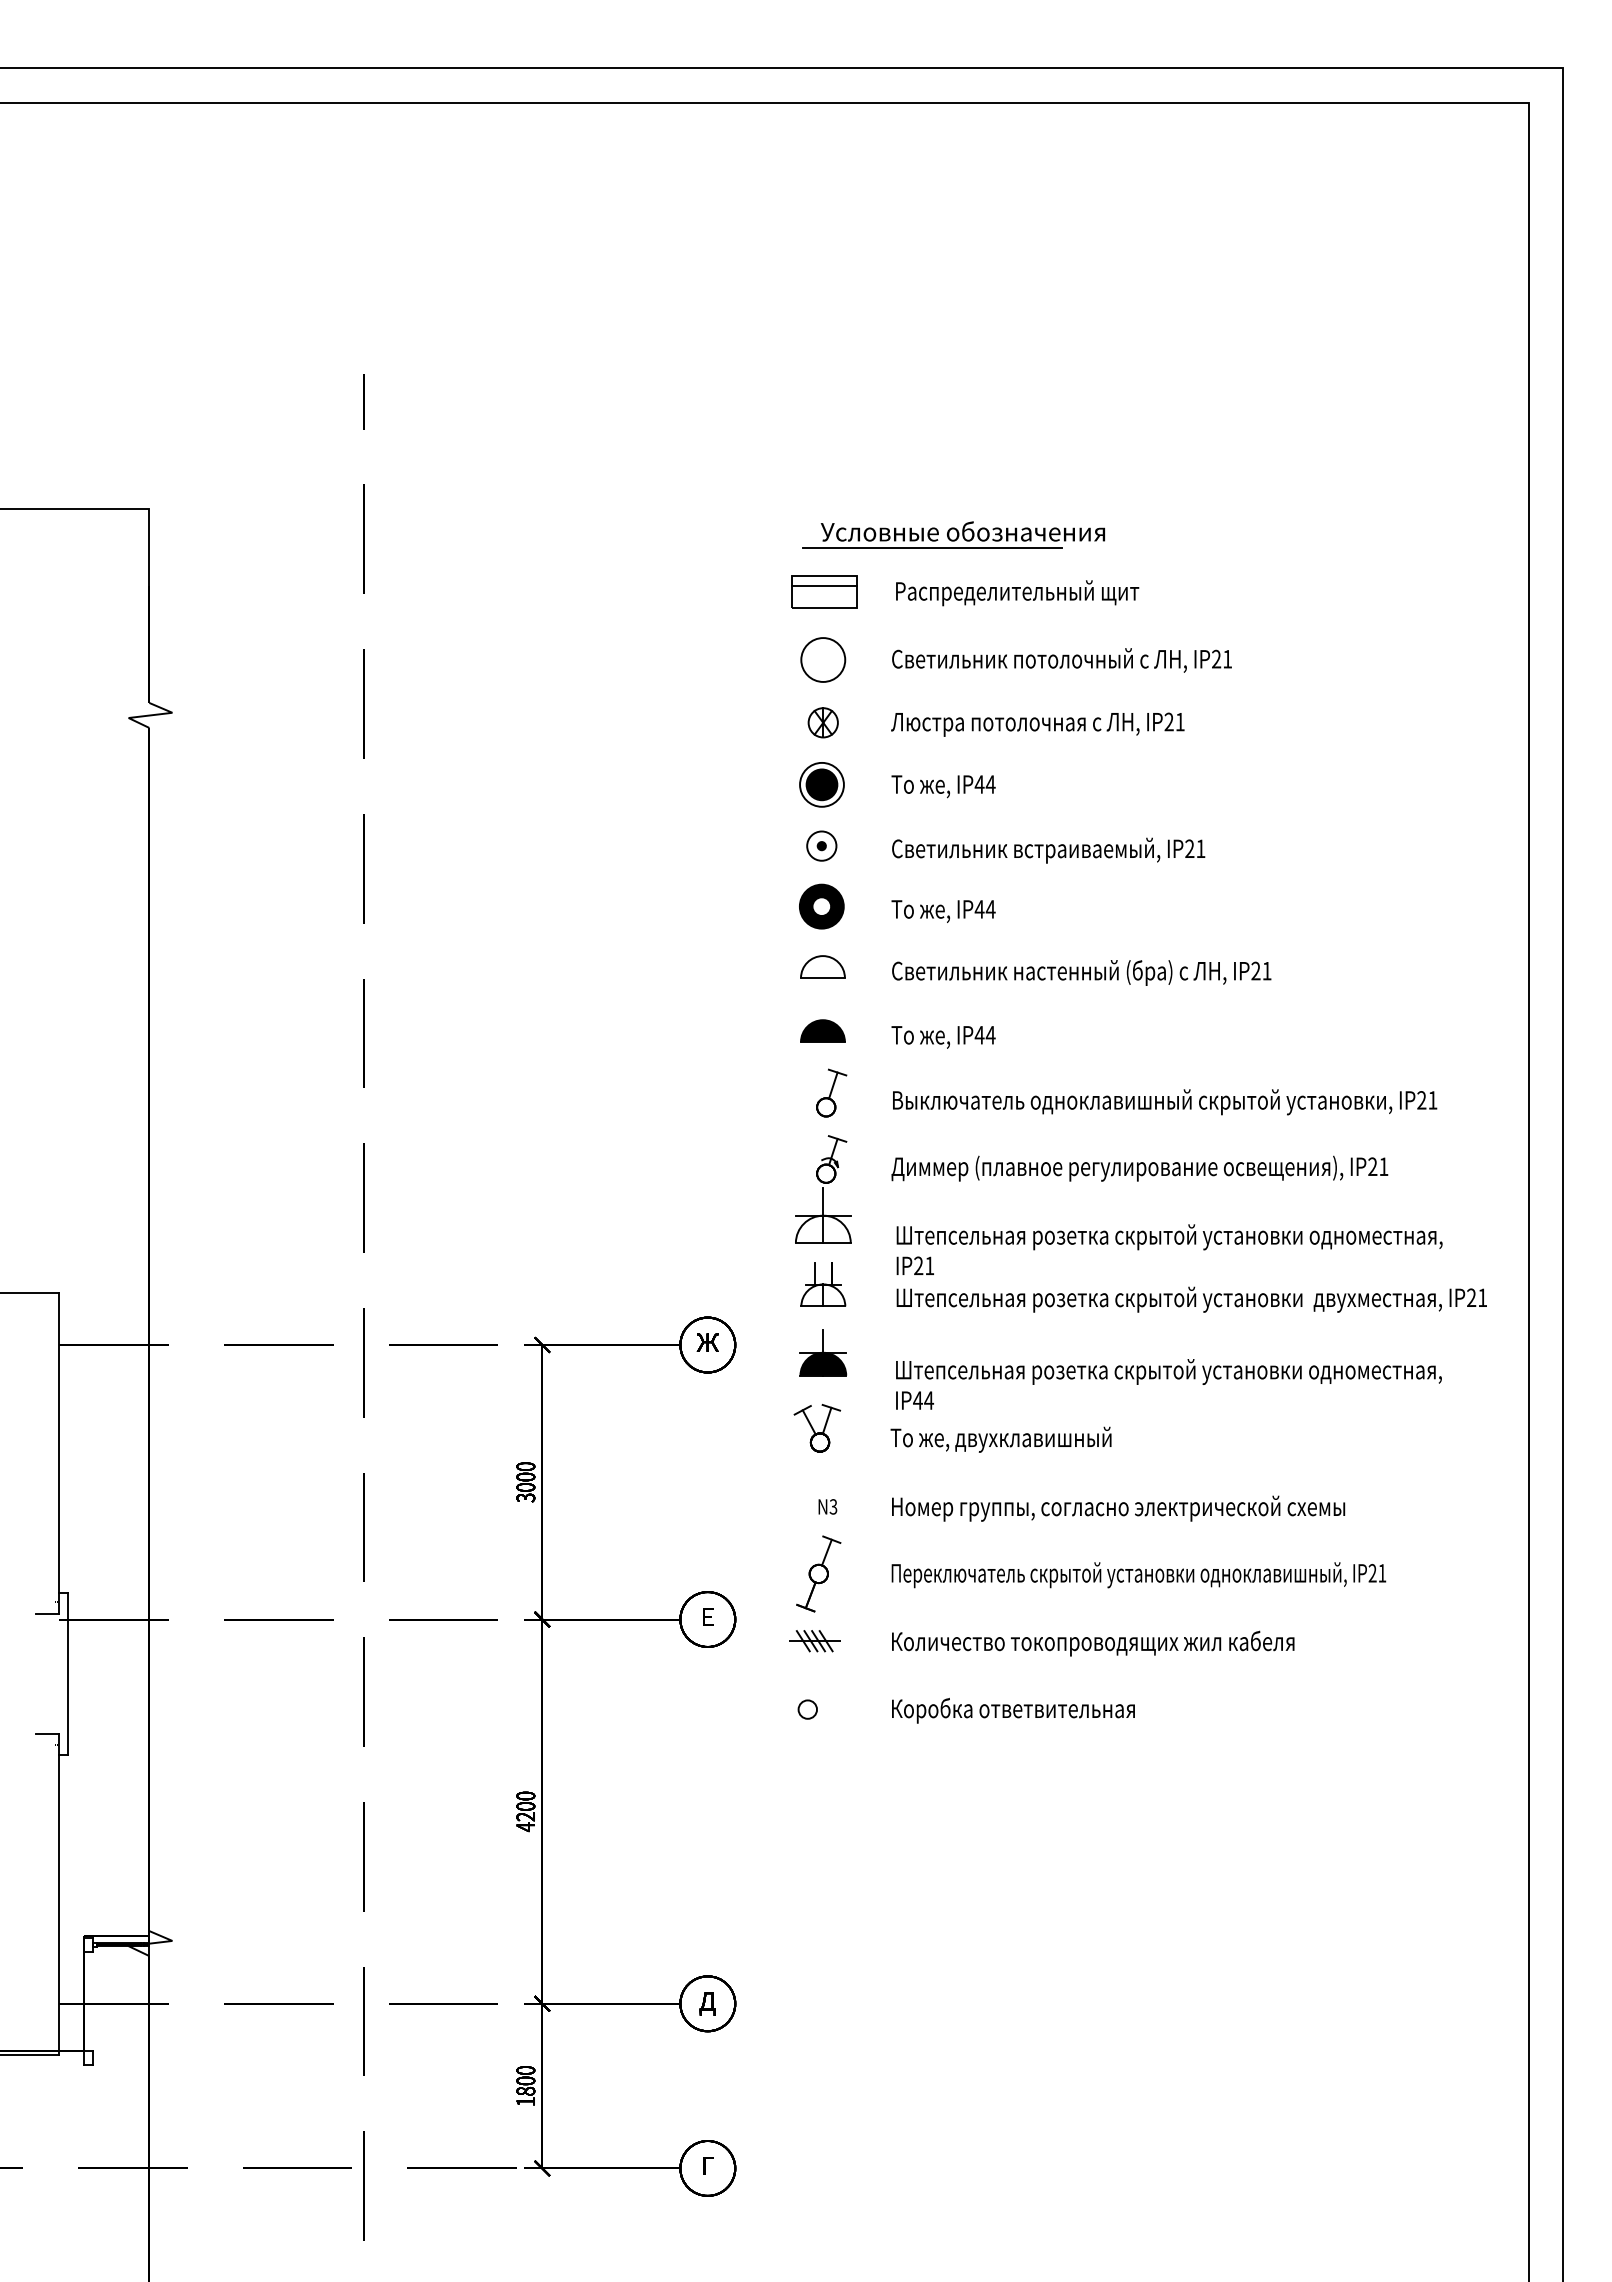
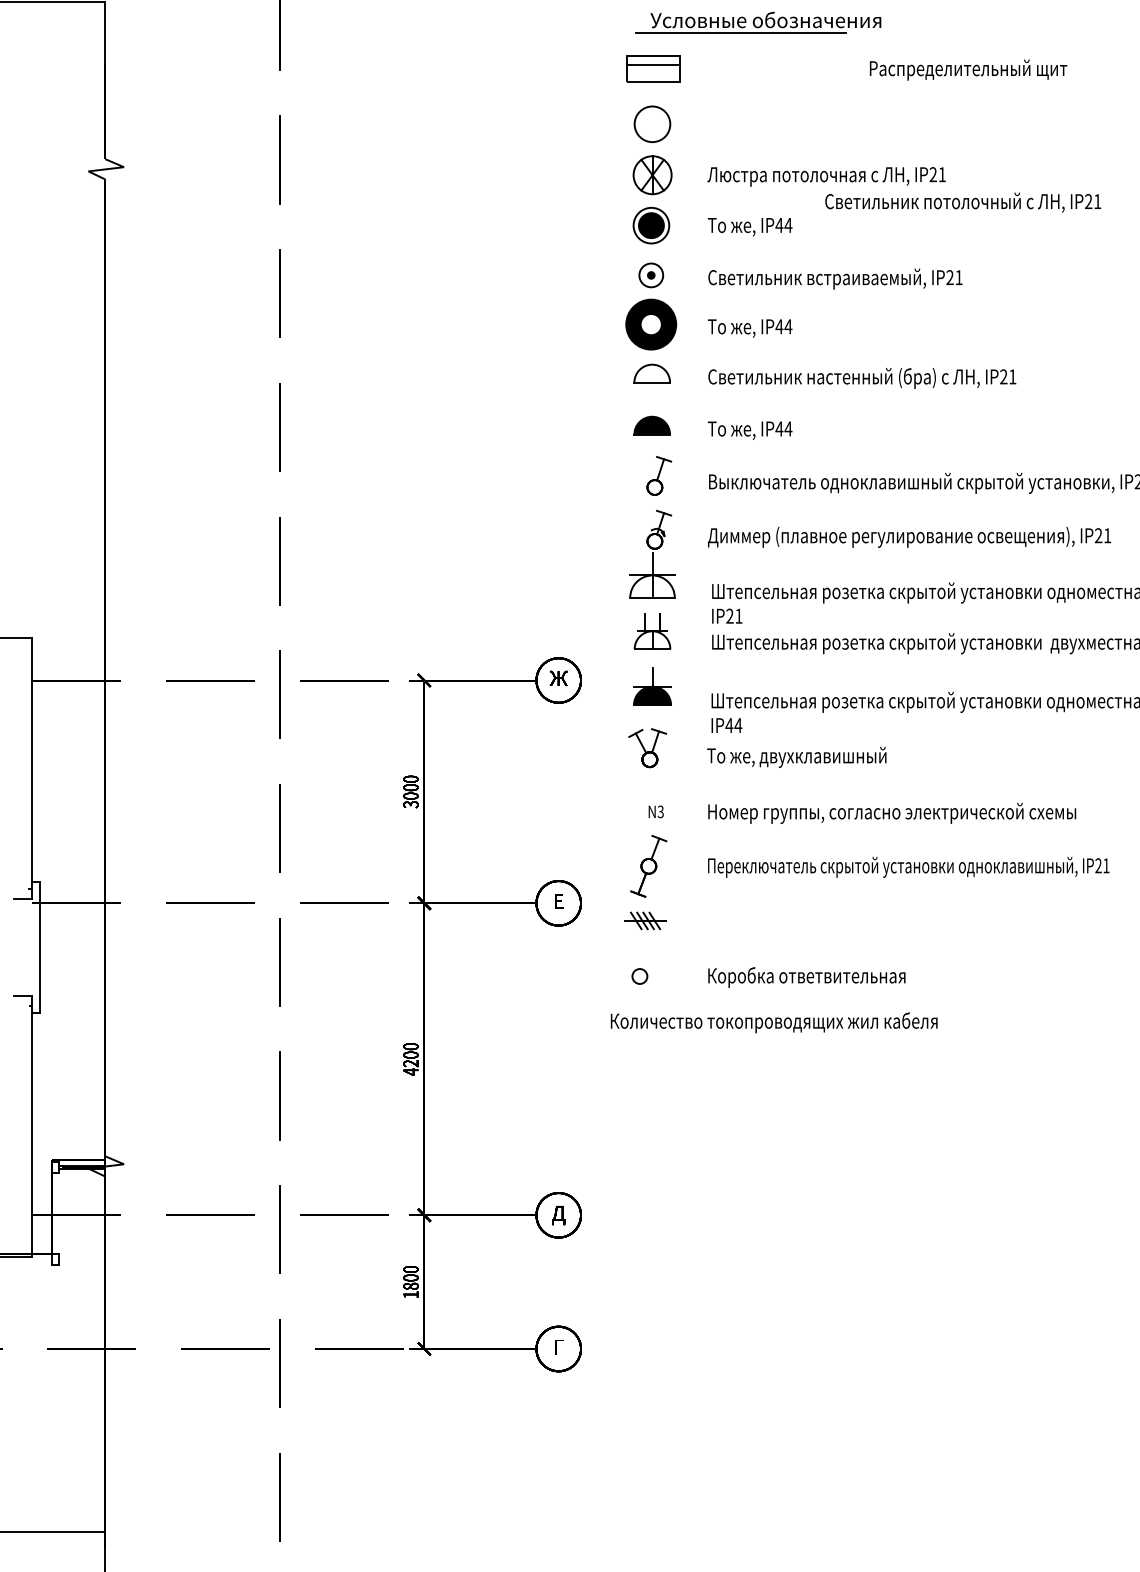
text: (1017, 593) -> (968, 70), moved
text: (1061, 660) -> (962, 202), moved
part: (822, 722) -> (651, 175), size x1.6
part: (821, 906) -> (651, 324), size x1.4
text: (1093, 1643) -> (774, 1022), moved

